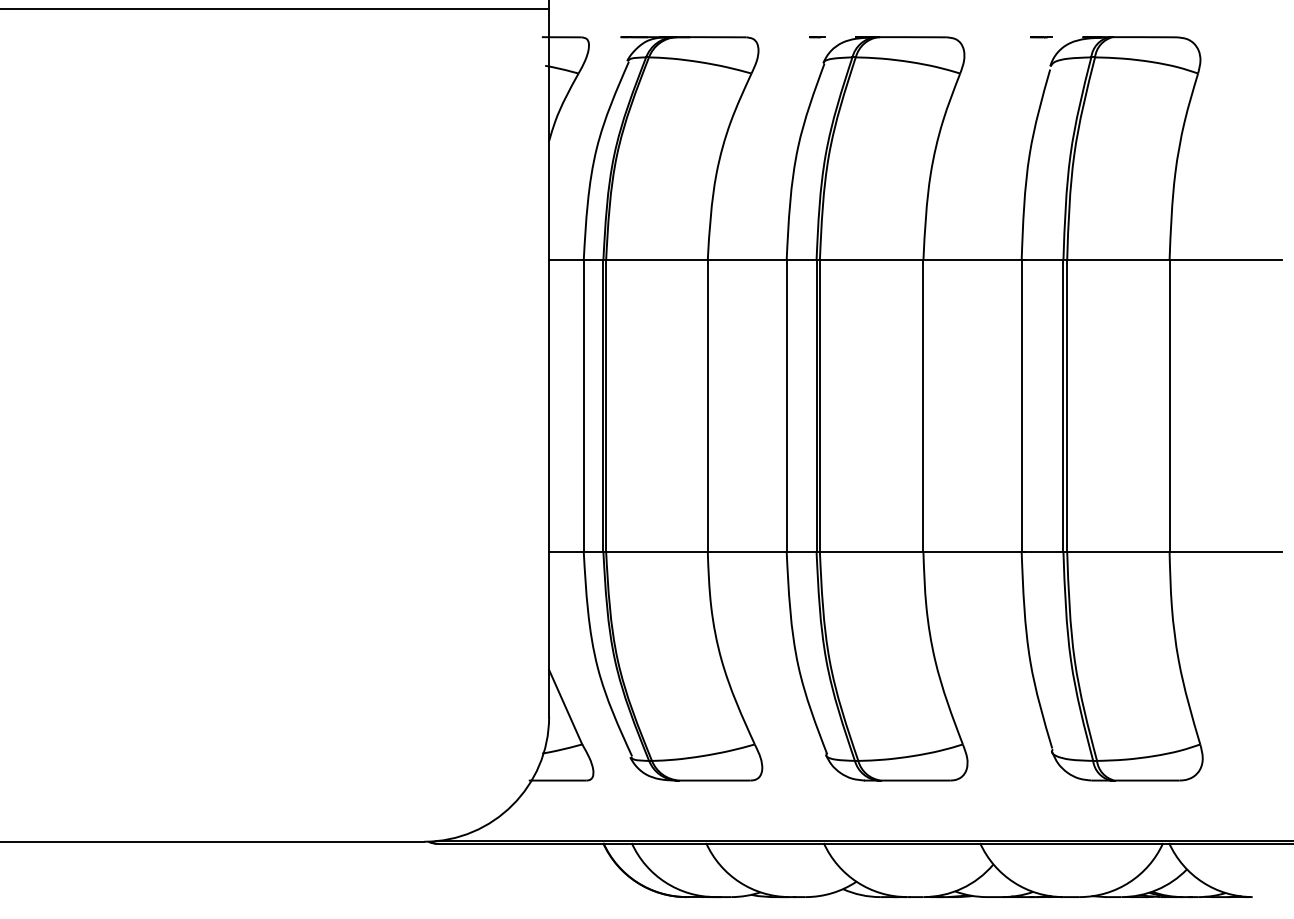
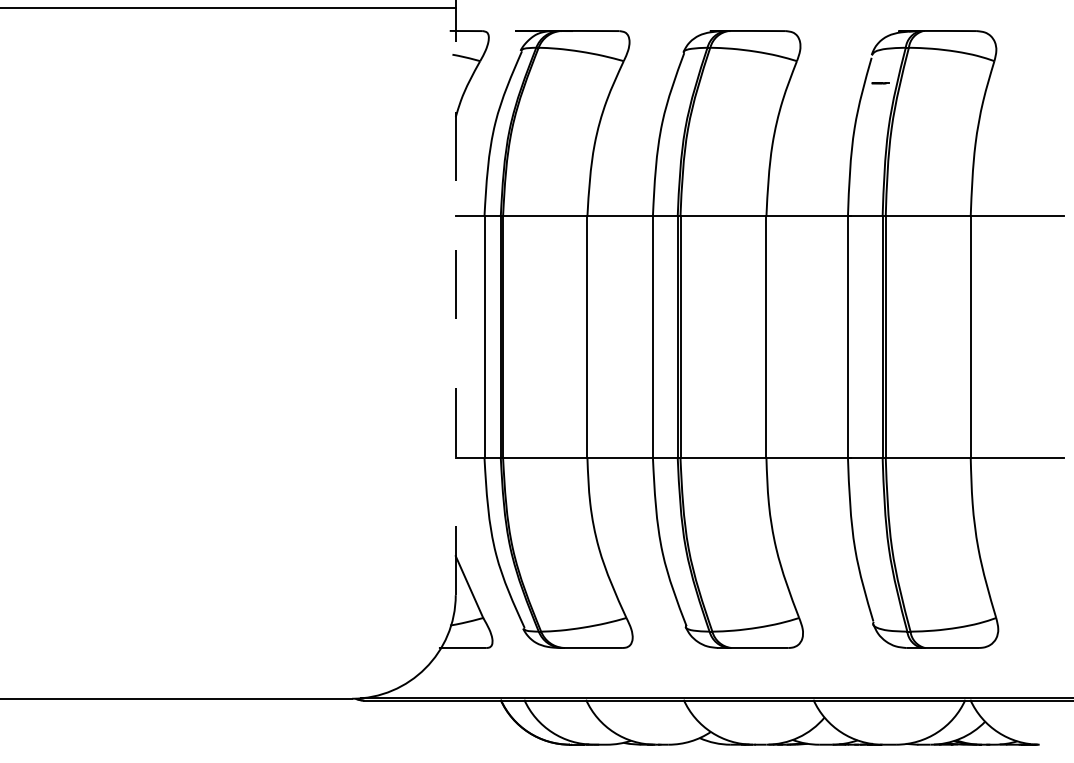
line: (817, 37) -> (678, 31), removed
line: (1041, 37) -> (881, 83), moved
line: (549, 363) -> (456, 301), solid -> dashed

